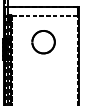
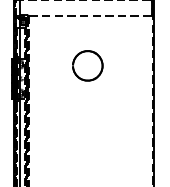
part: (43, 42) -> (87, 66), size x0.7

